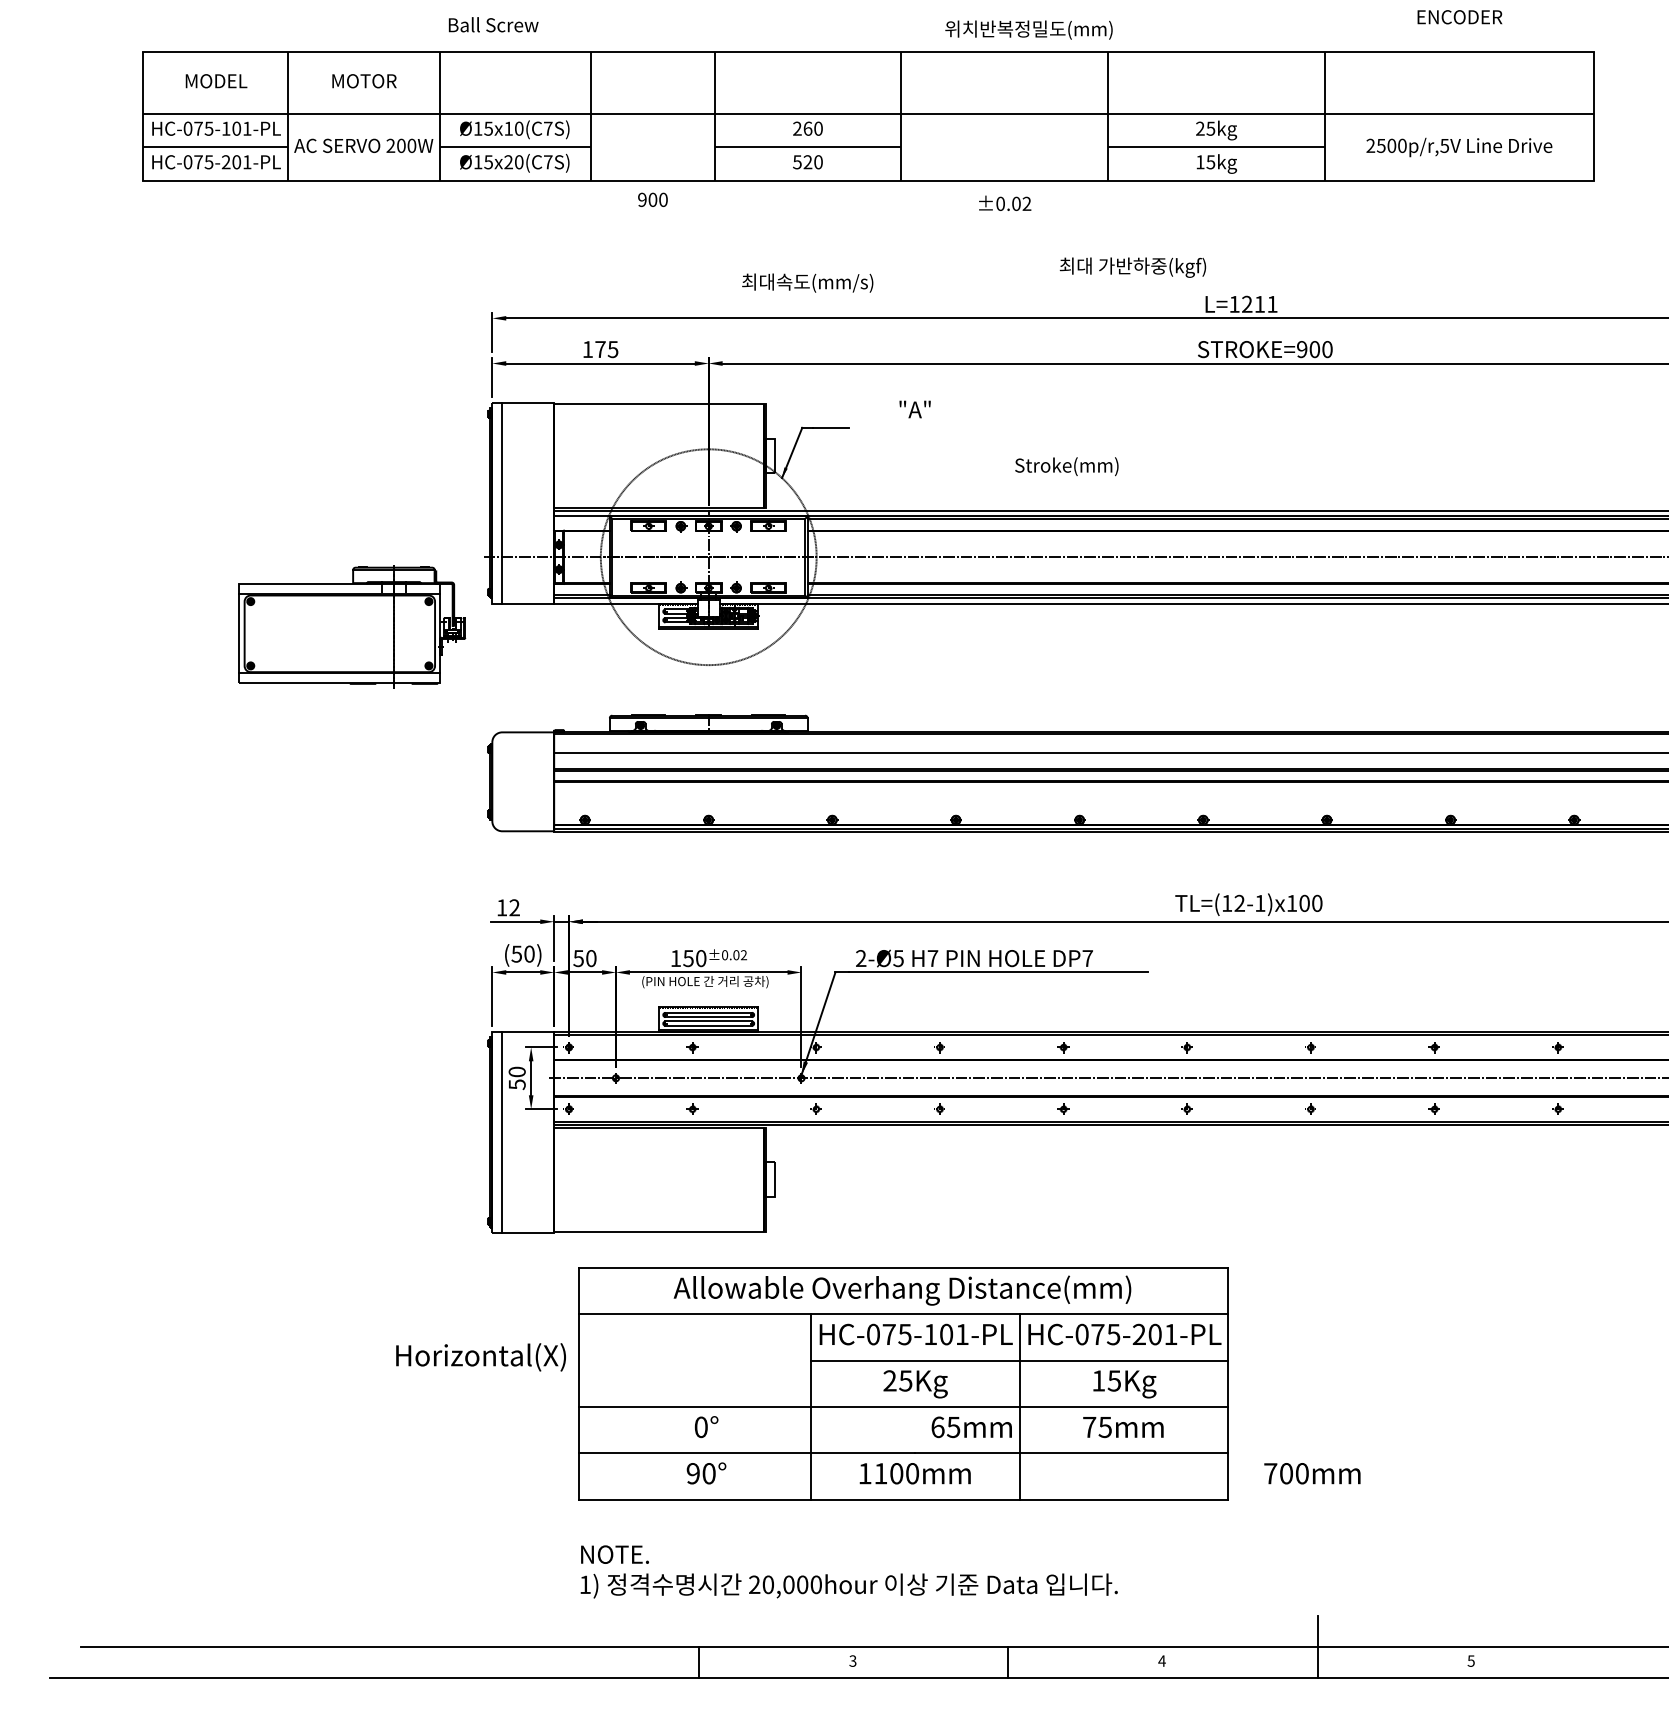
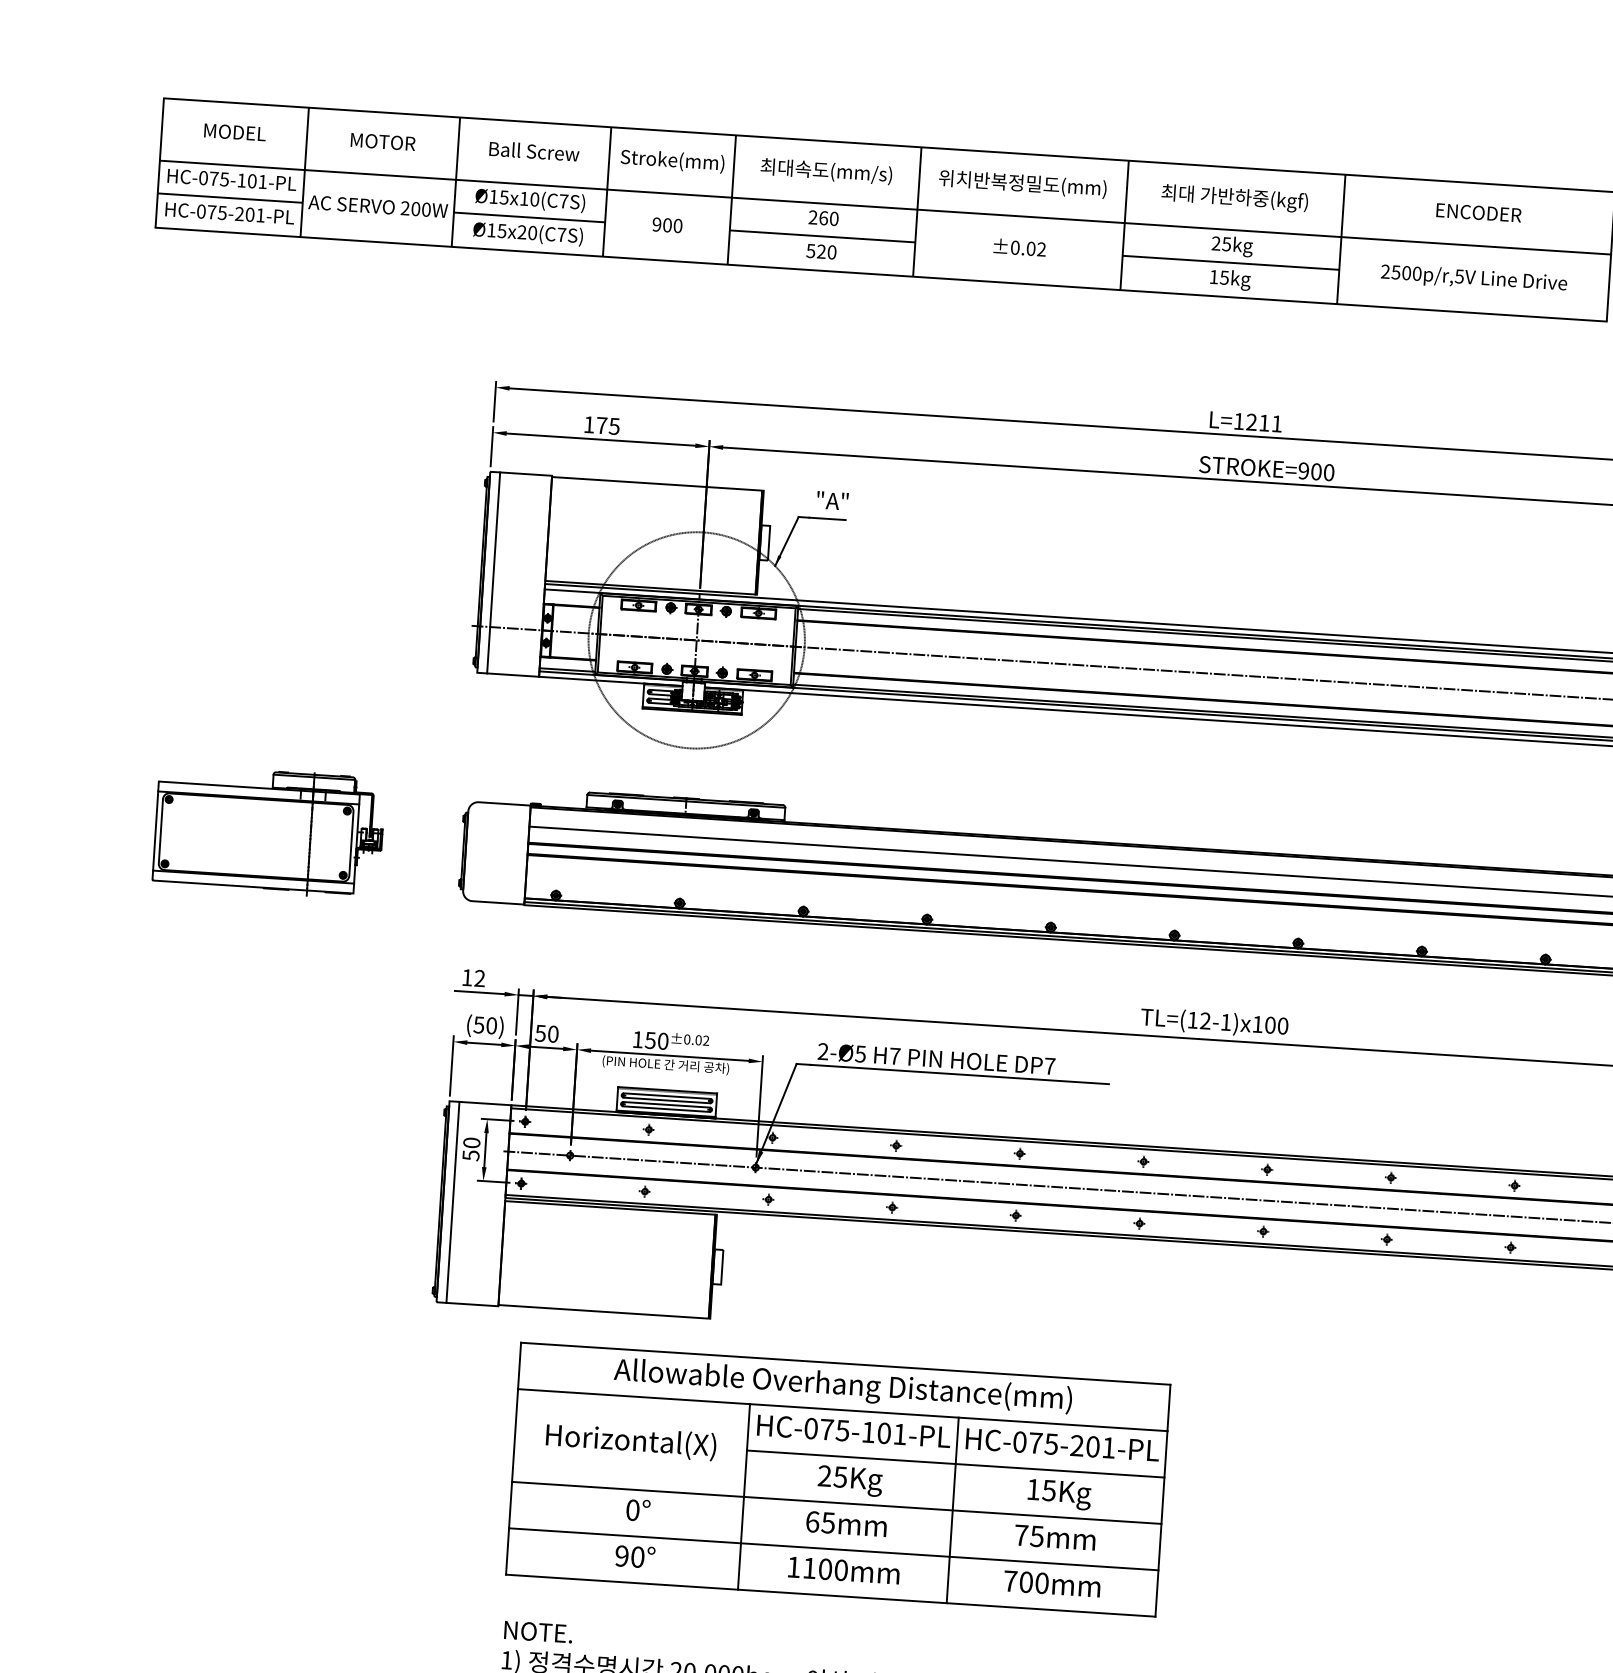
text: (1459, 17) -> (1478, 213), moved
text: (493, 24) -> (534, 151), moved
text: (1028, 29) -> (1022, 183), moved
text: (652, 199) -> (667, 224), moved
text: (1005, 202) -> (1020, 246), moved
text: (1132, 267) -> (1234, 198), moved
text: (807, 282) -> (826, 170), moved
text: (914, 409) -> (832, 500), moved
text: (1066, 466) -> (672, 160), moved
part: (352, 626) -> (269, 831), moved
text: (480, 1357) -> (630, 1442), moved
text: (971, 1427) -> (846, 1524), moved
text: (1312, 1473) -> (1052, 1583), moved

